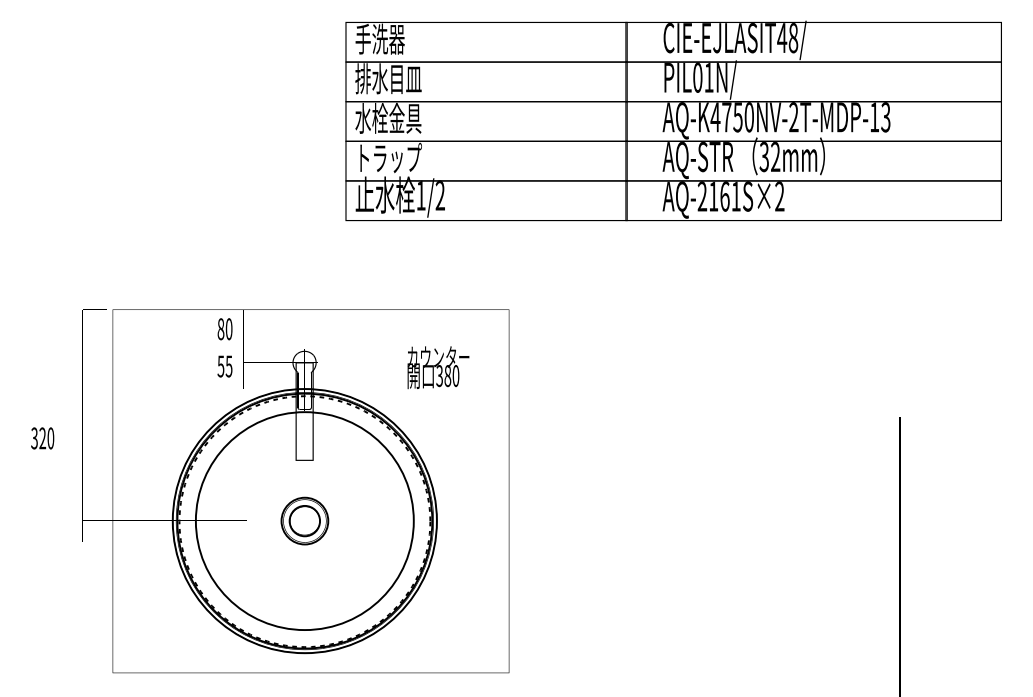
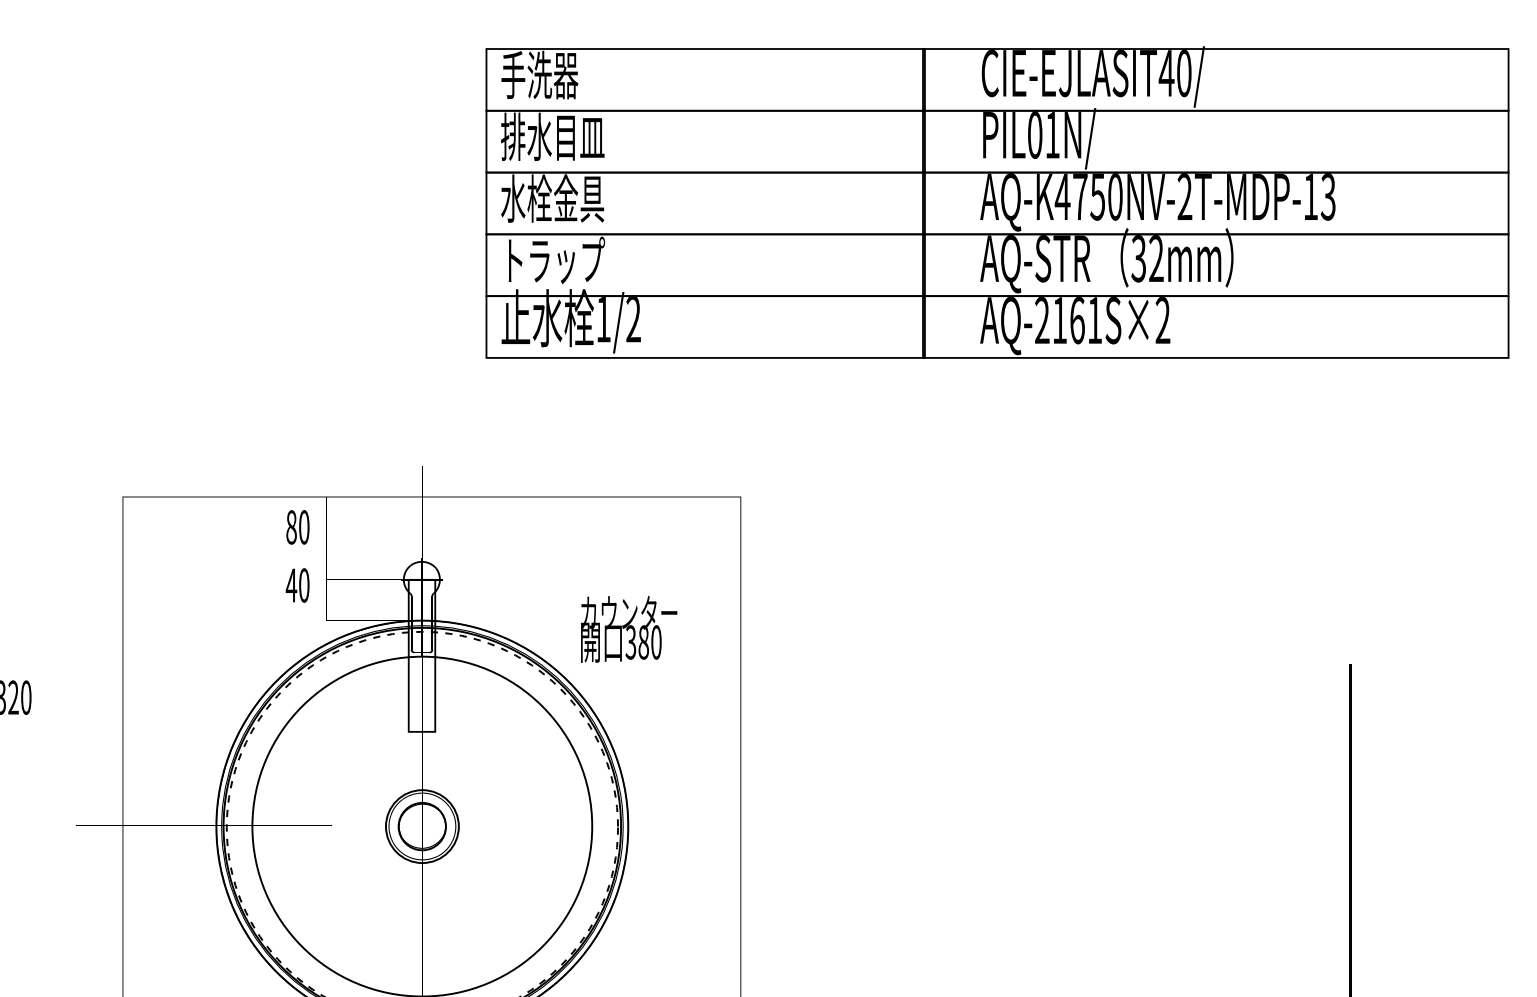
text: (793, 38) -> (1184, 74), CIE-EJLASIT48/ -> CIE-EJLASIT40/
text: (224, 366) -> (297, 585), 55 -> 40
text: (438, 367) -> (629, 629), moved

